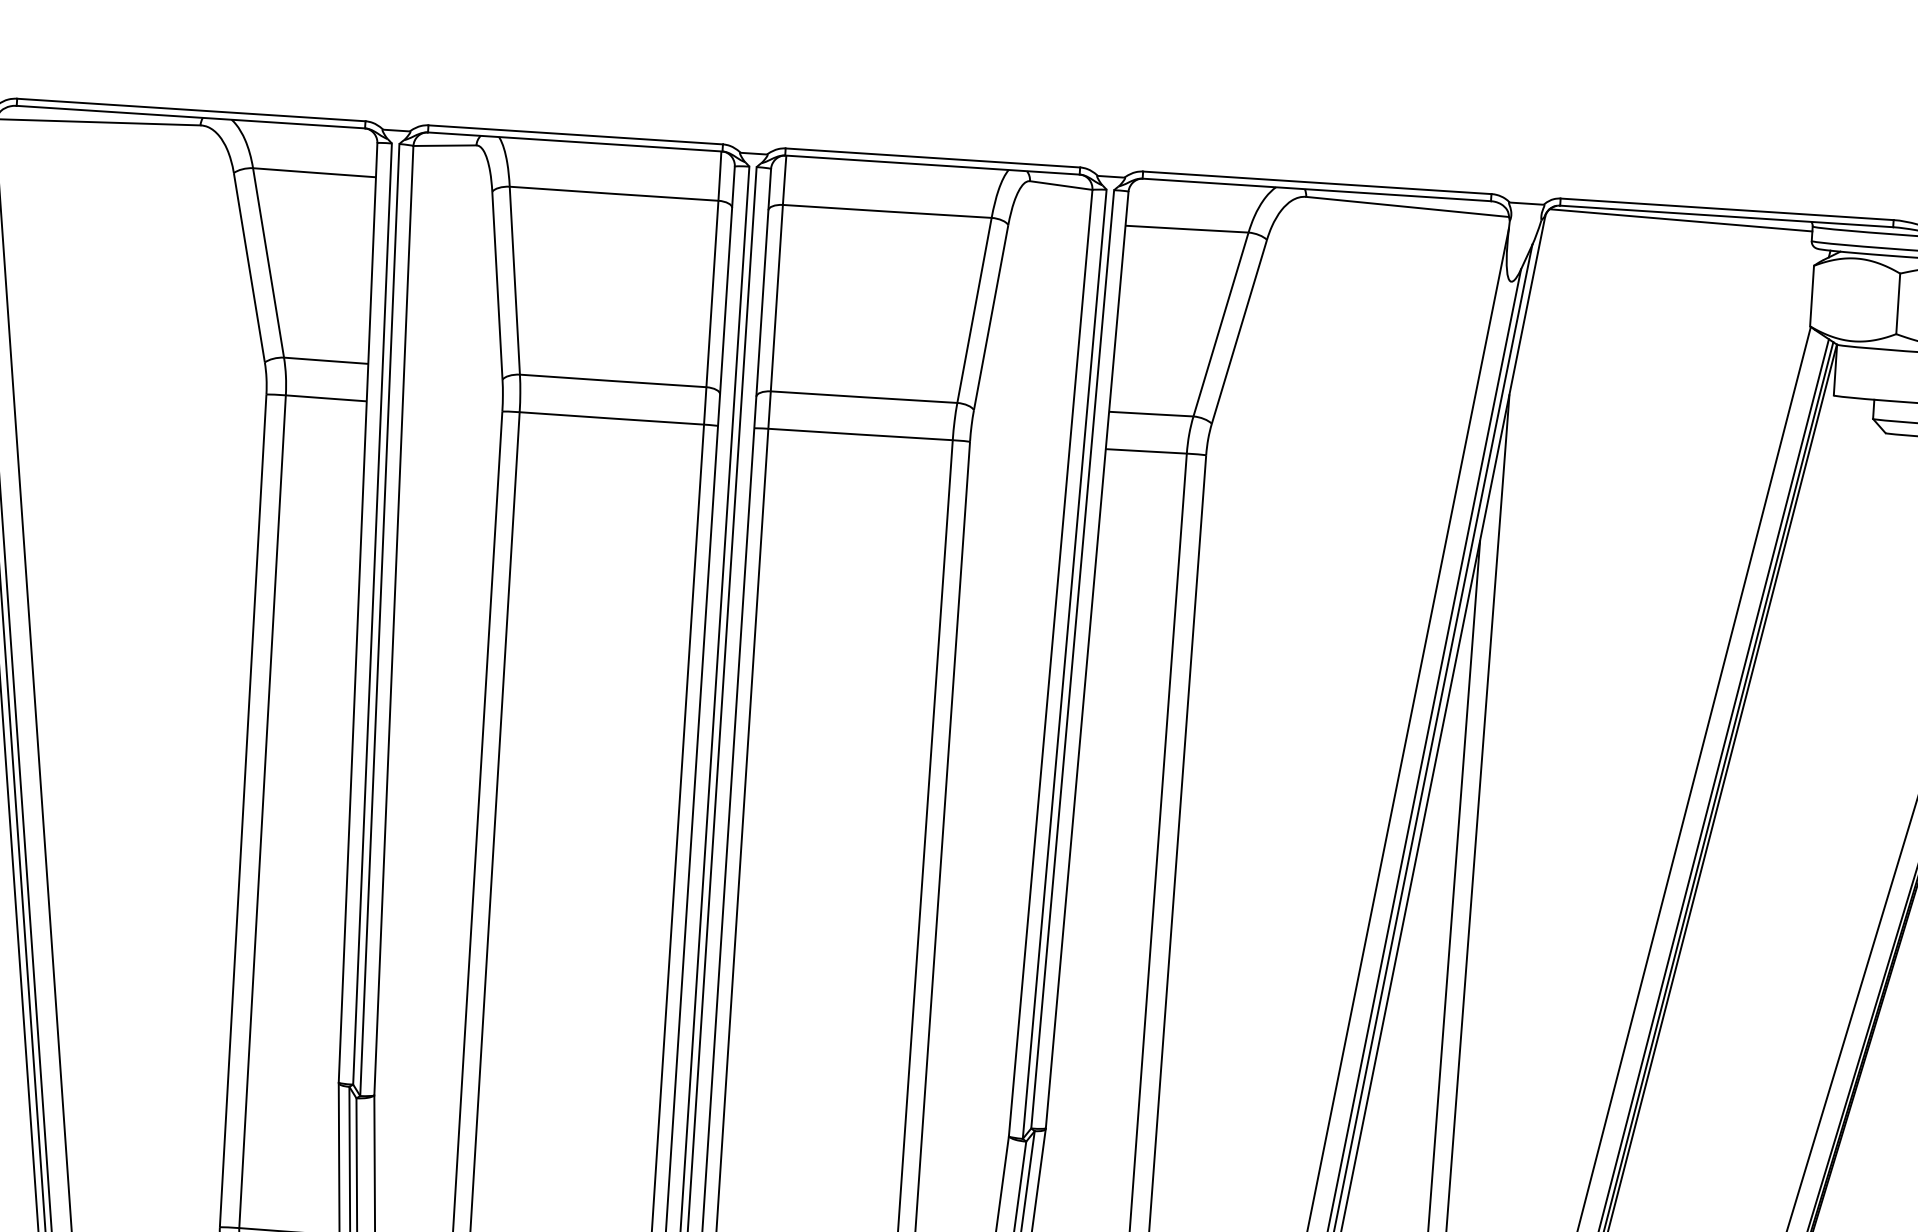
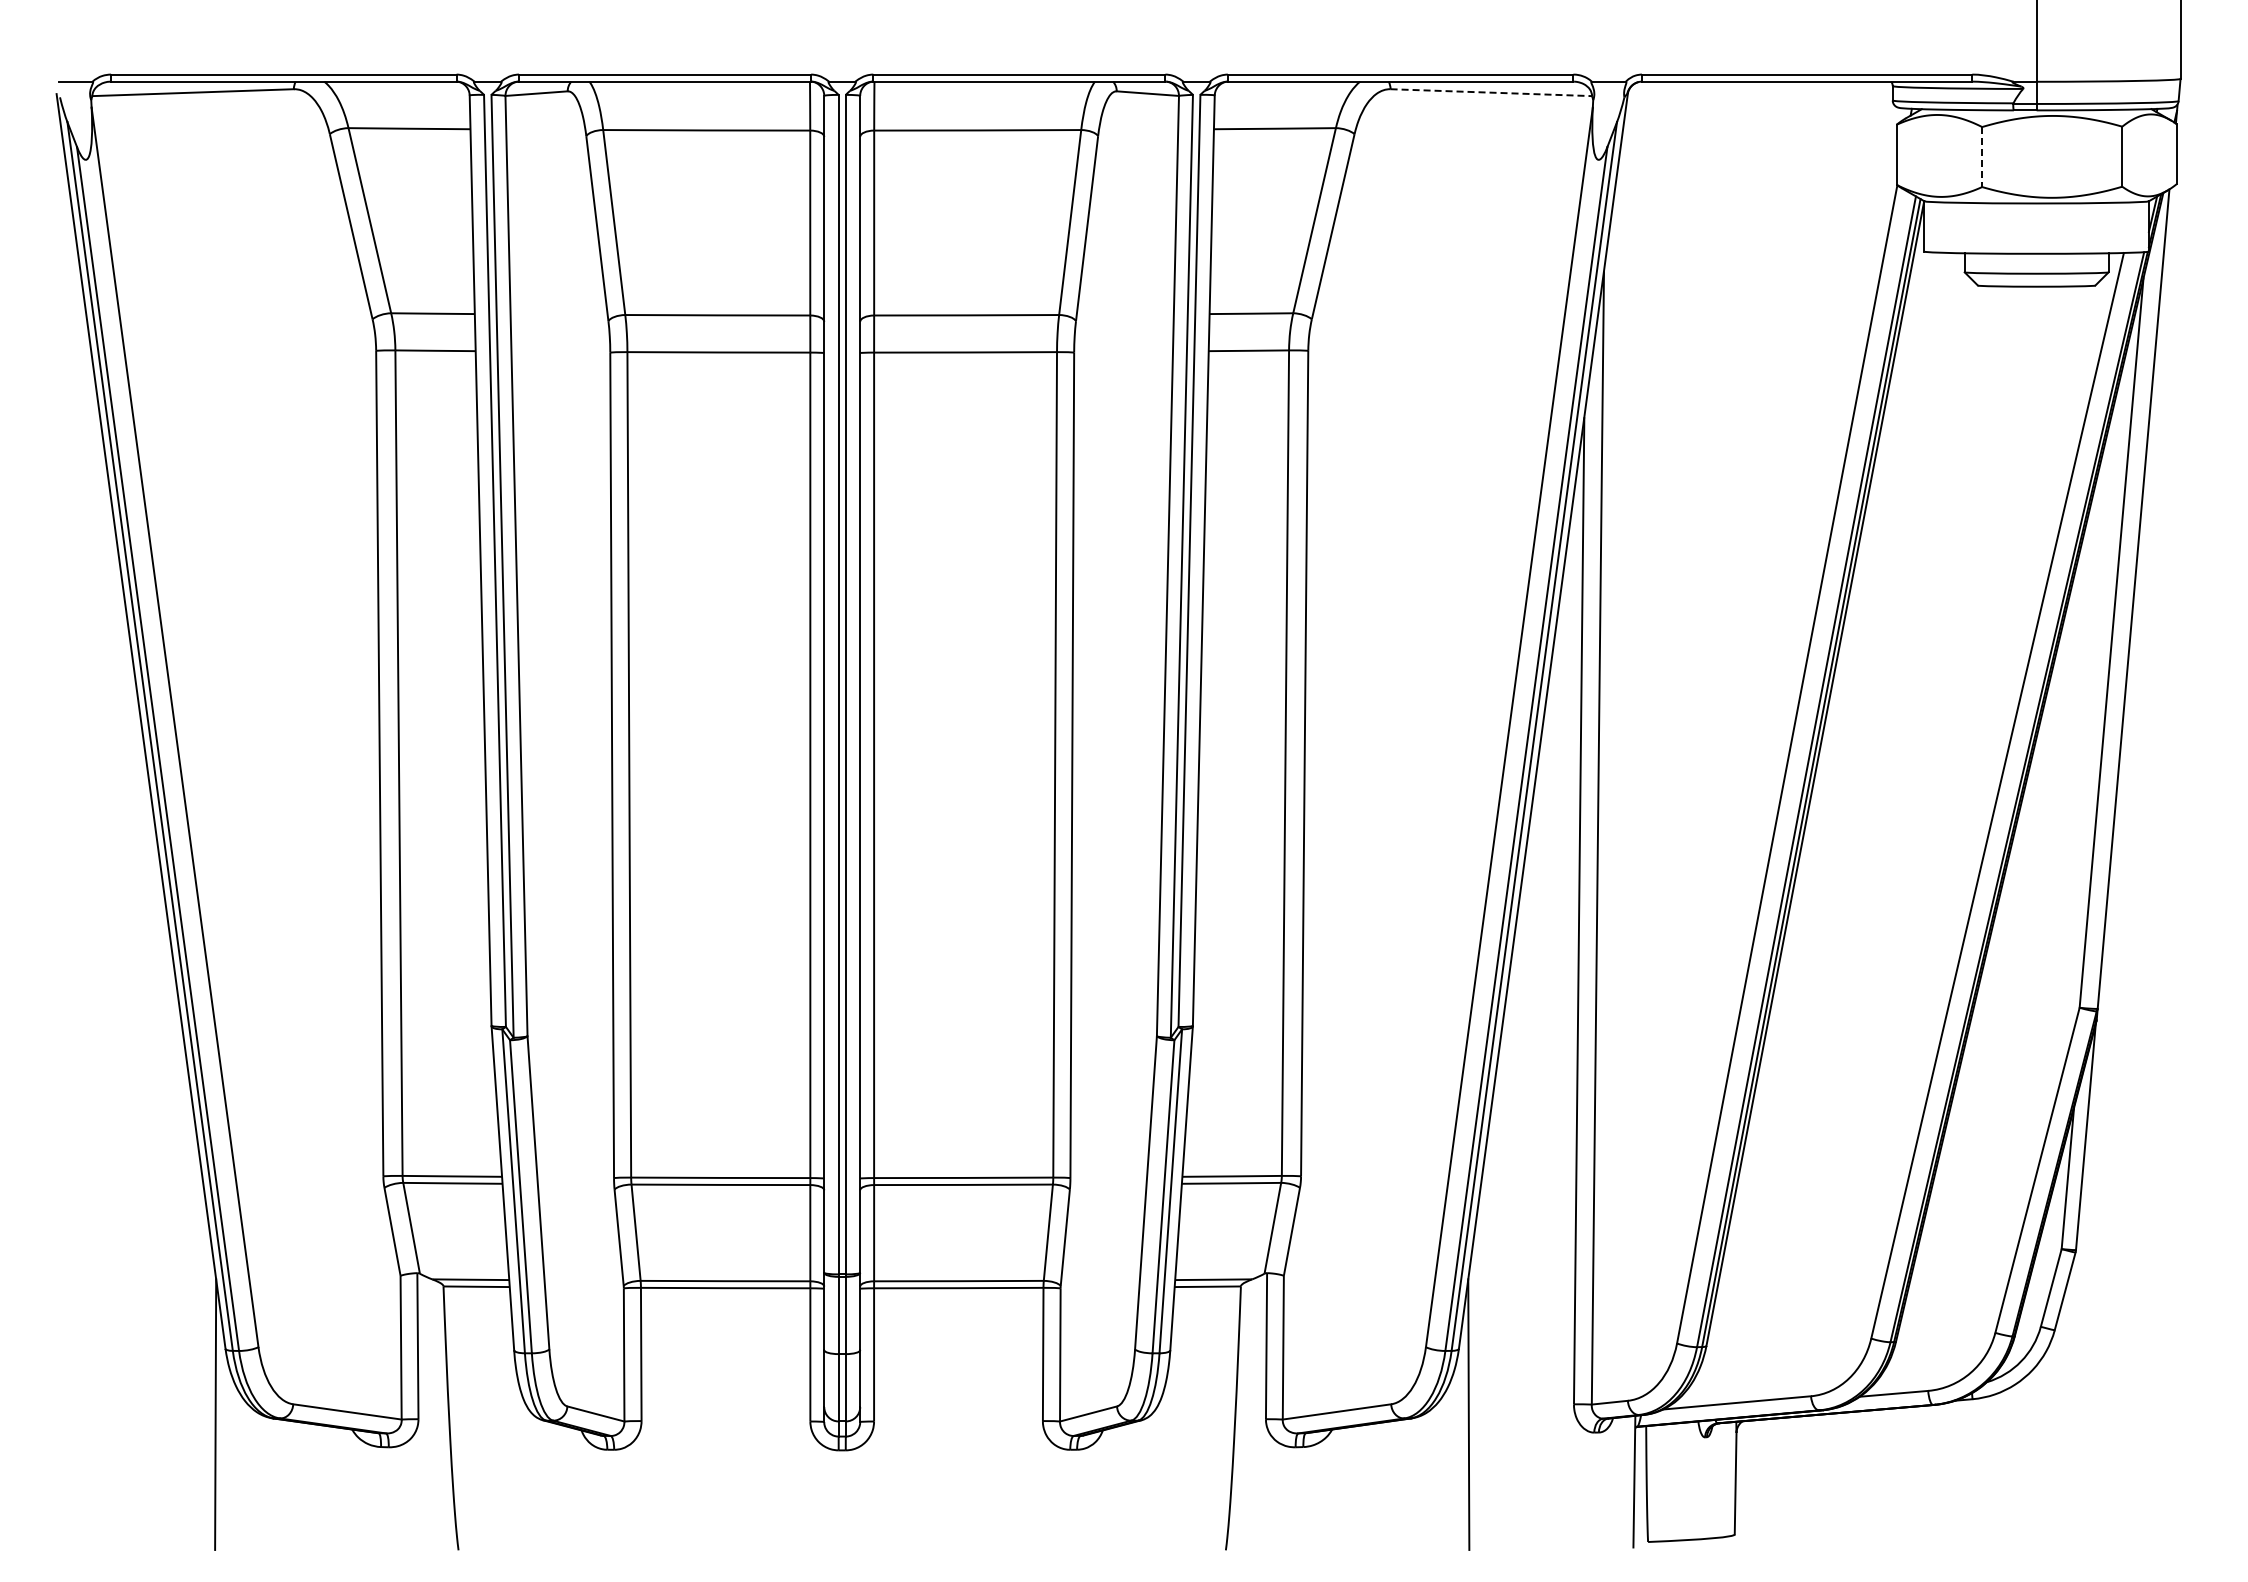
line: (1407, 206) -> (1491, 92), solid -> dashed
line: (1680, 220) -> (1761, 88), removed
line: (1898, 304) -> (1982, 157), solid -> dashed

